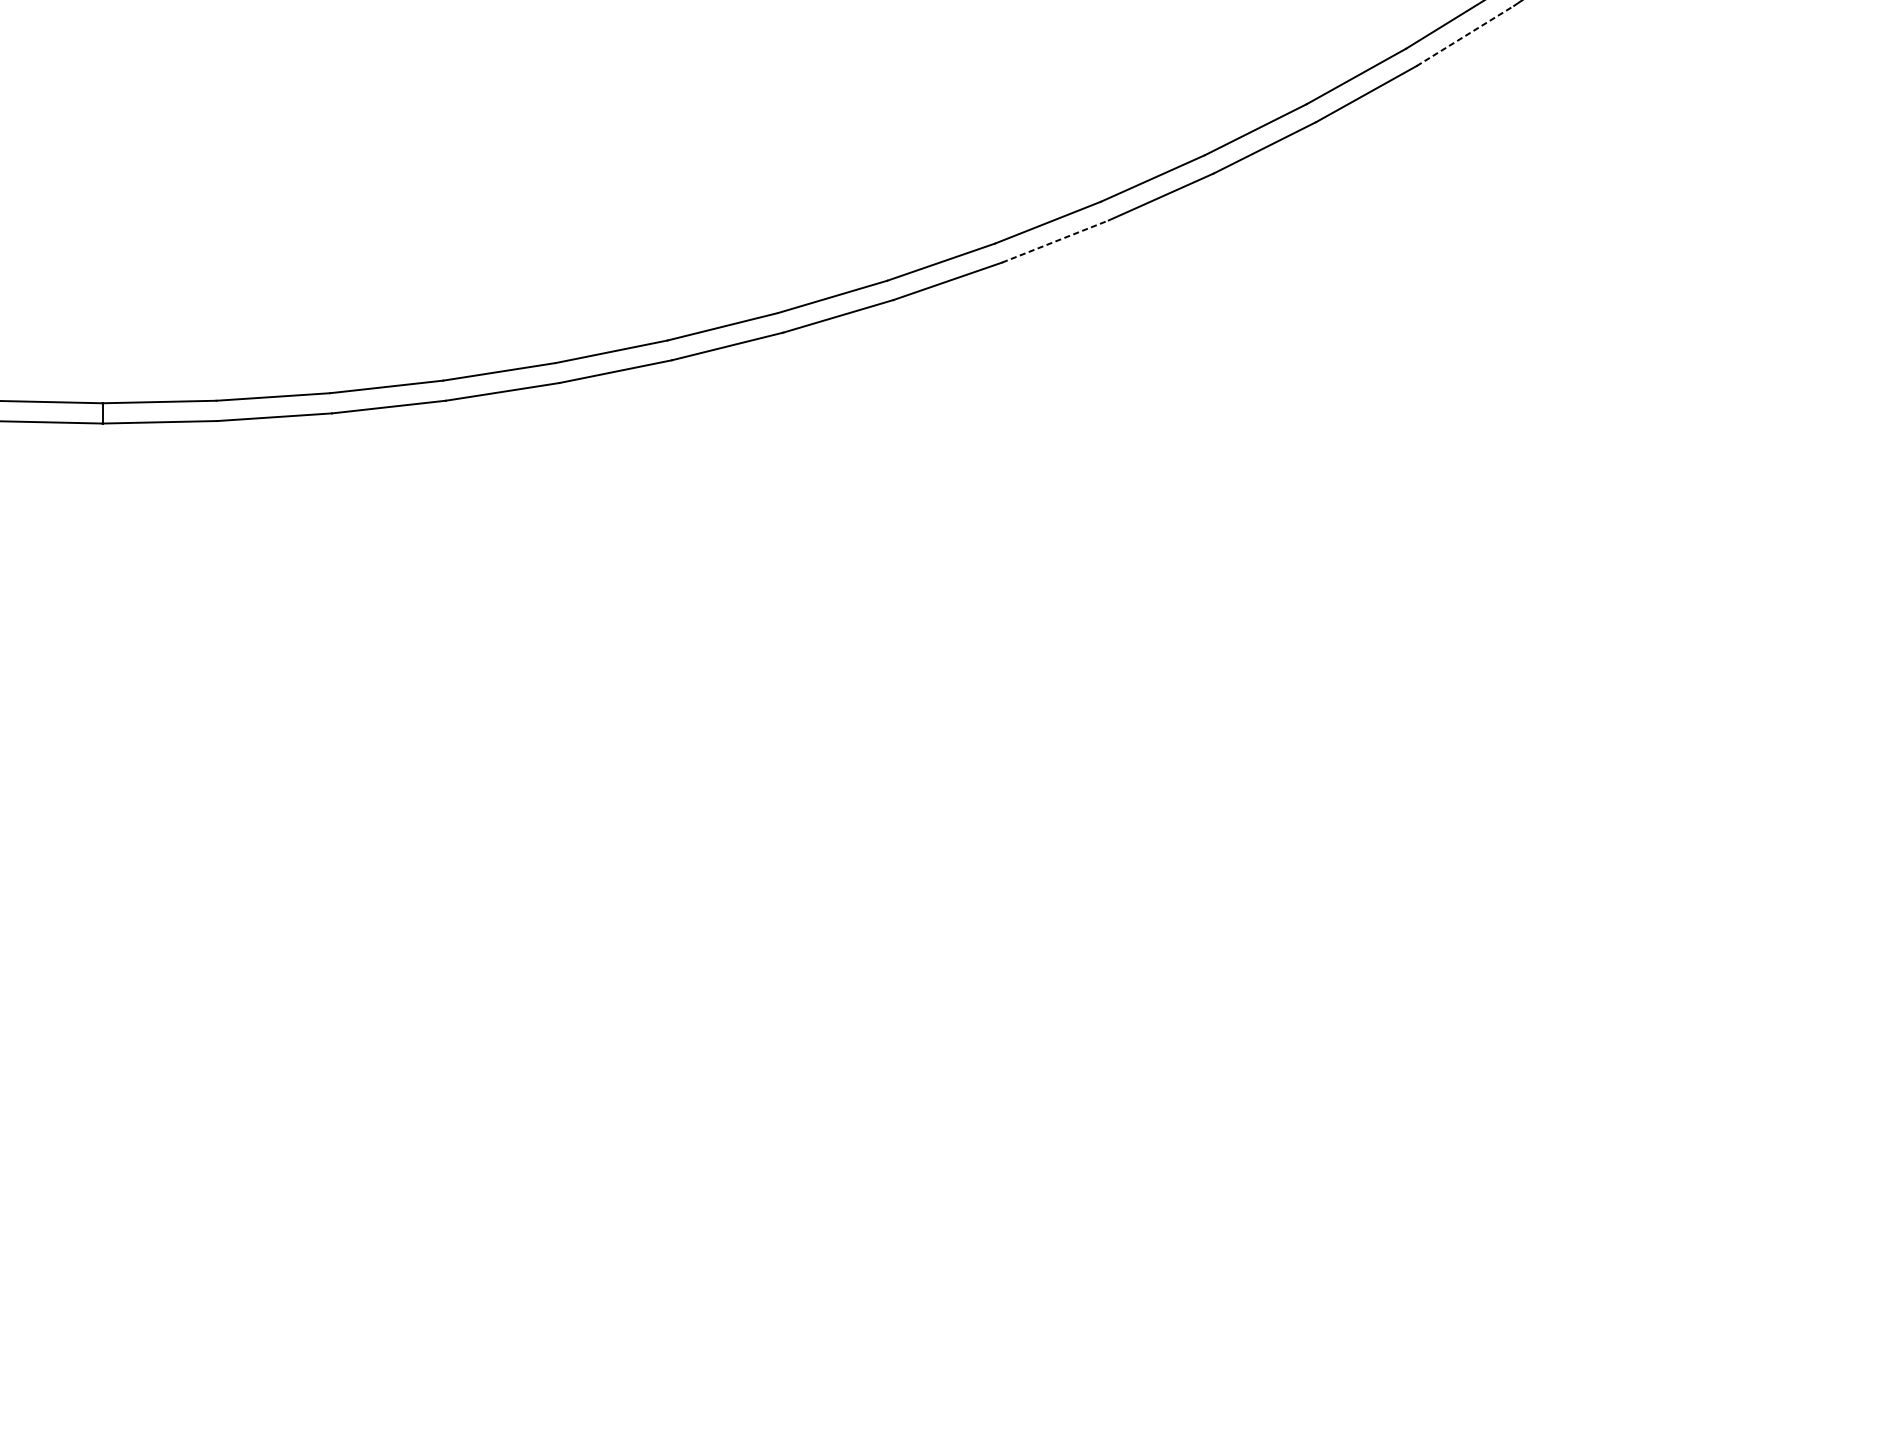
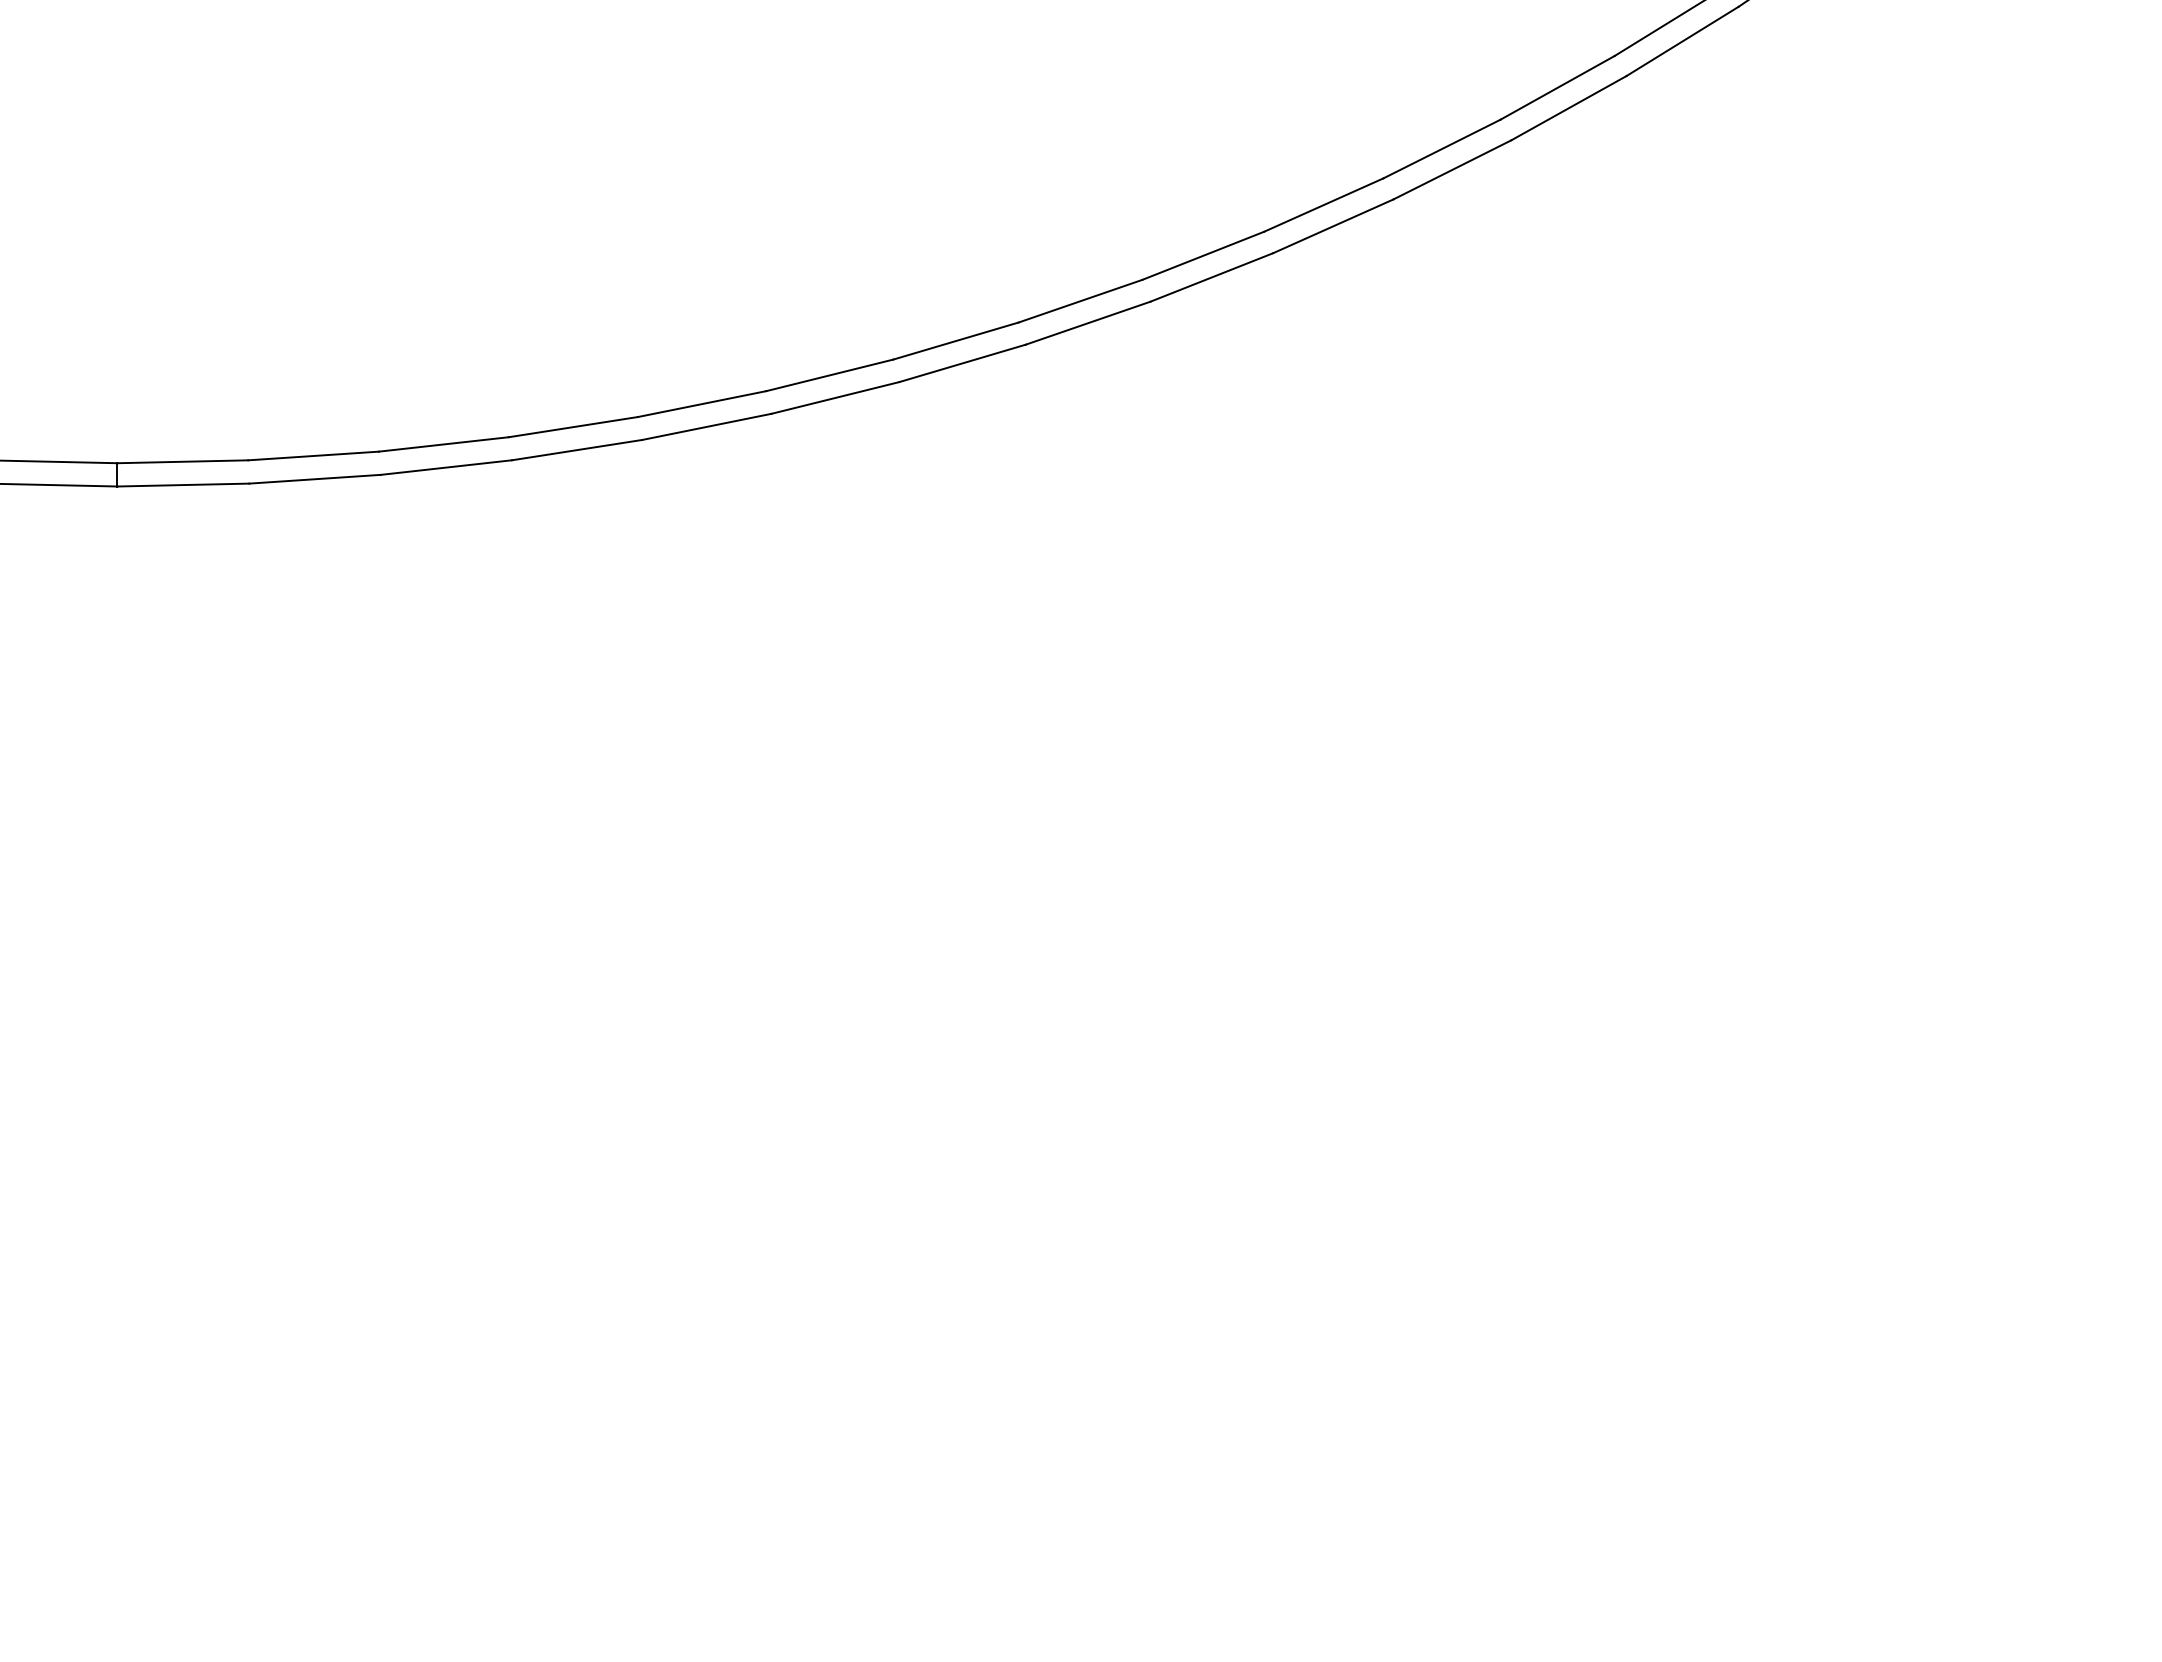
line: (1465, 36) -> (1682, 41), dashed -> solid
line: (1055, 241) -> (1211, 277), dashed -> solid

